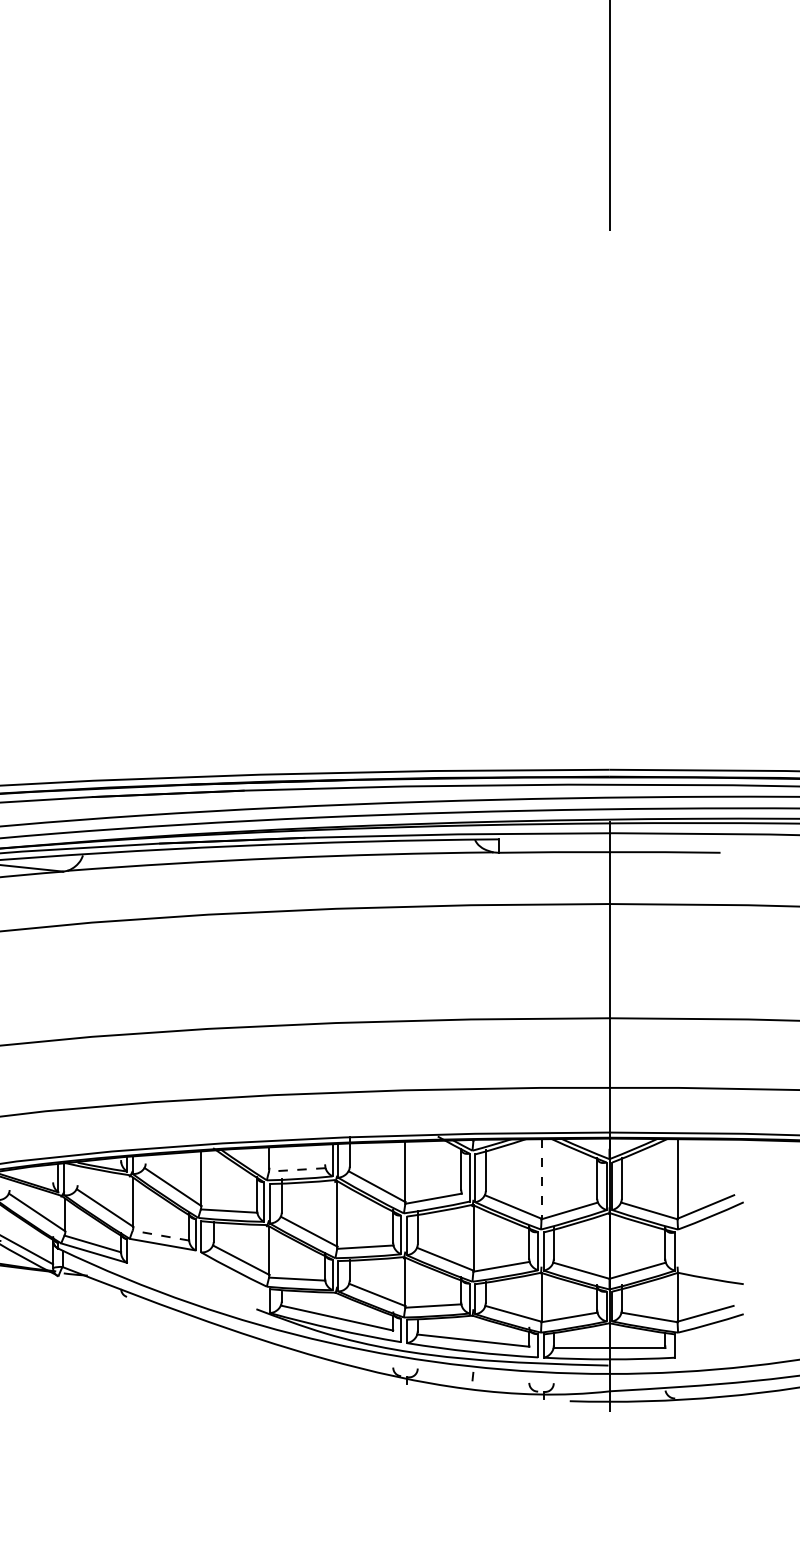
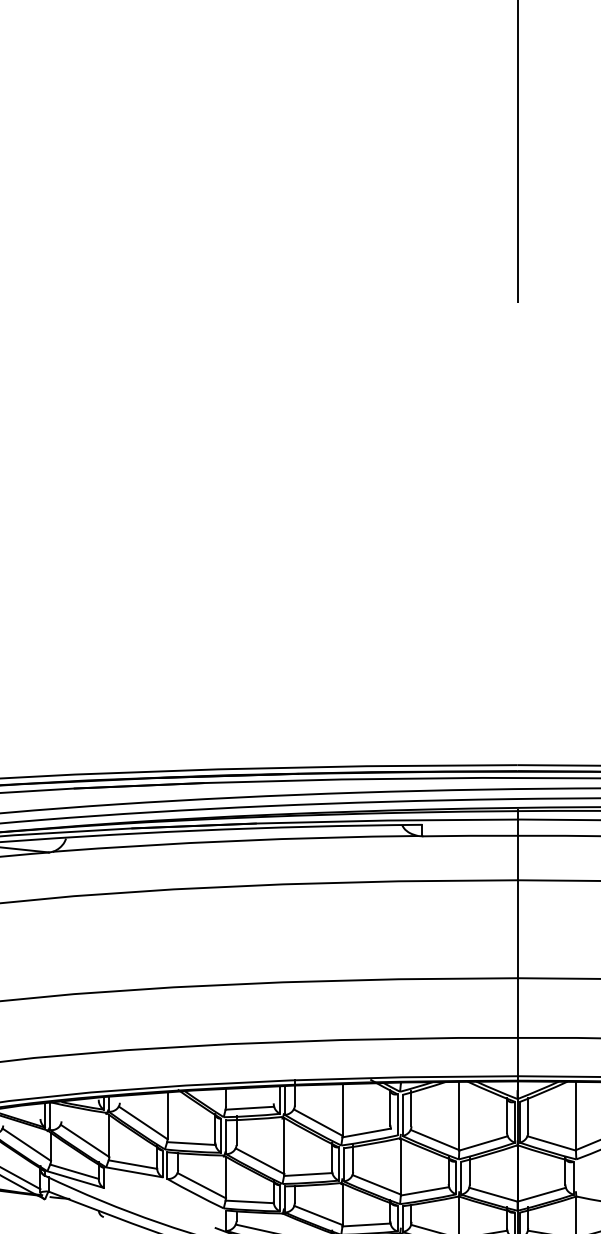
line: (296, 1169) -> (249, 1107), dashed -> solid
line: (541, 1178) -> (459, 1115), dashed -> solid
line: (160, 1235) -> (132, 1164), dashed -> solid

